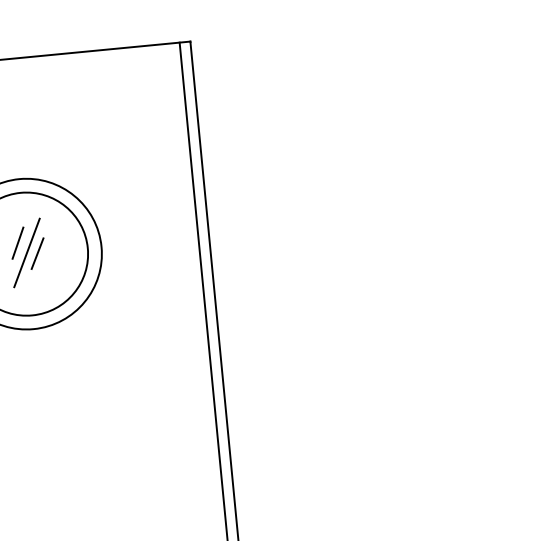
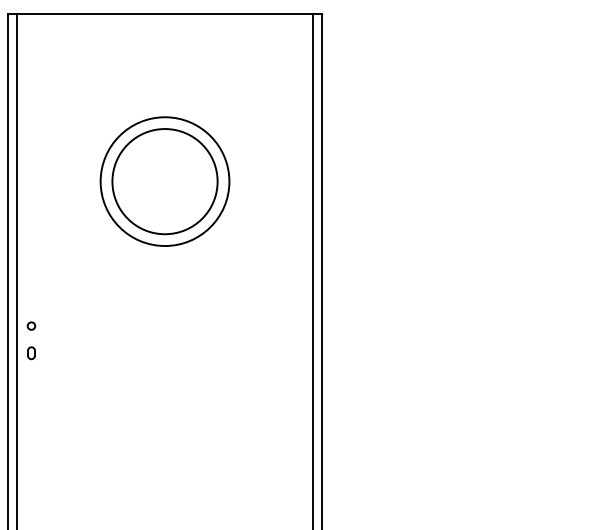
line: (17, 243) -> (158, 171), removed
line: (26, 252) -> (165, 180), removed
line: (37, 252) -> (174, 181), removed

